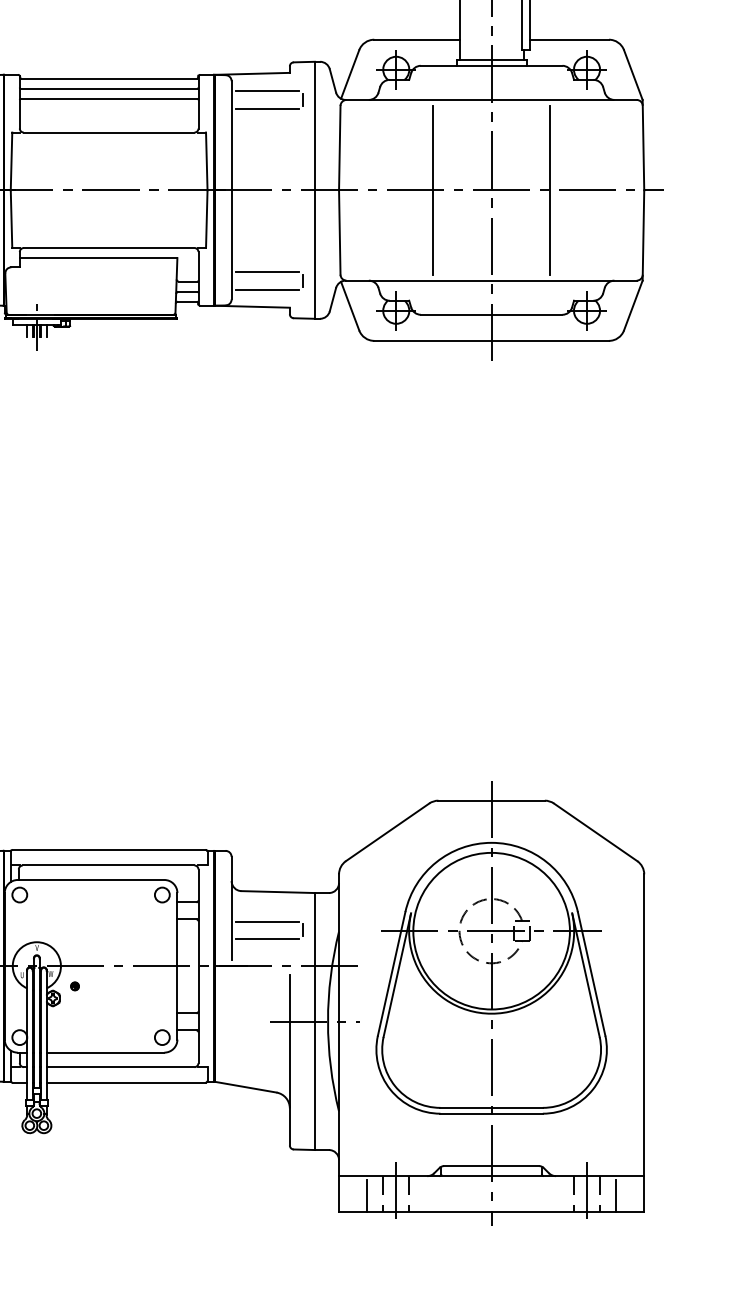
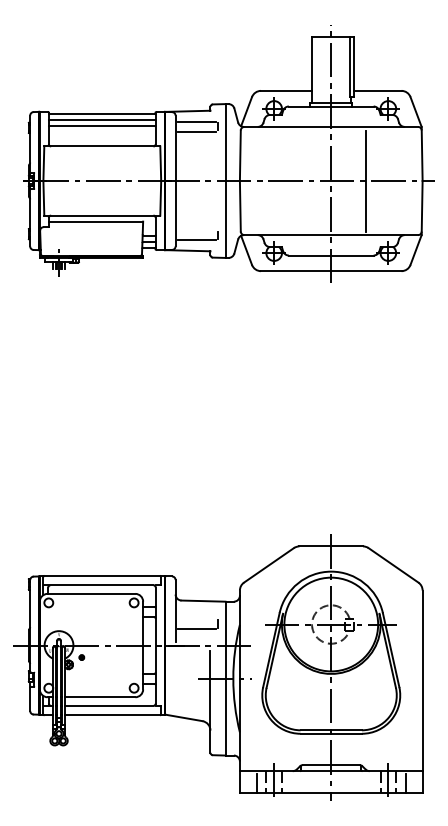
line: (433, 189) -> (296, 180), removed
line: (266, 271) -> (196, 229), removed
line: (266, 922) -> (196, 619), removed

